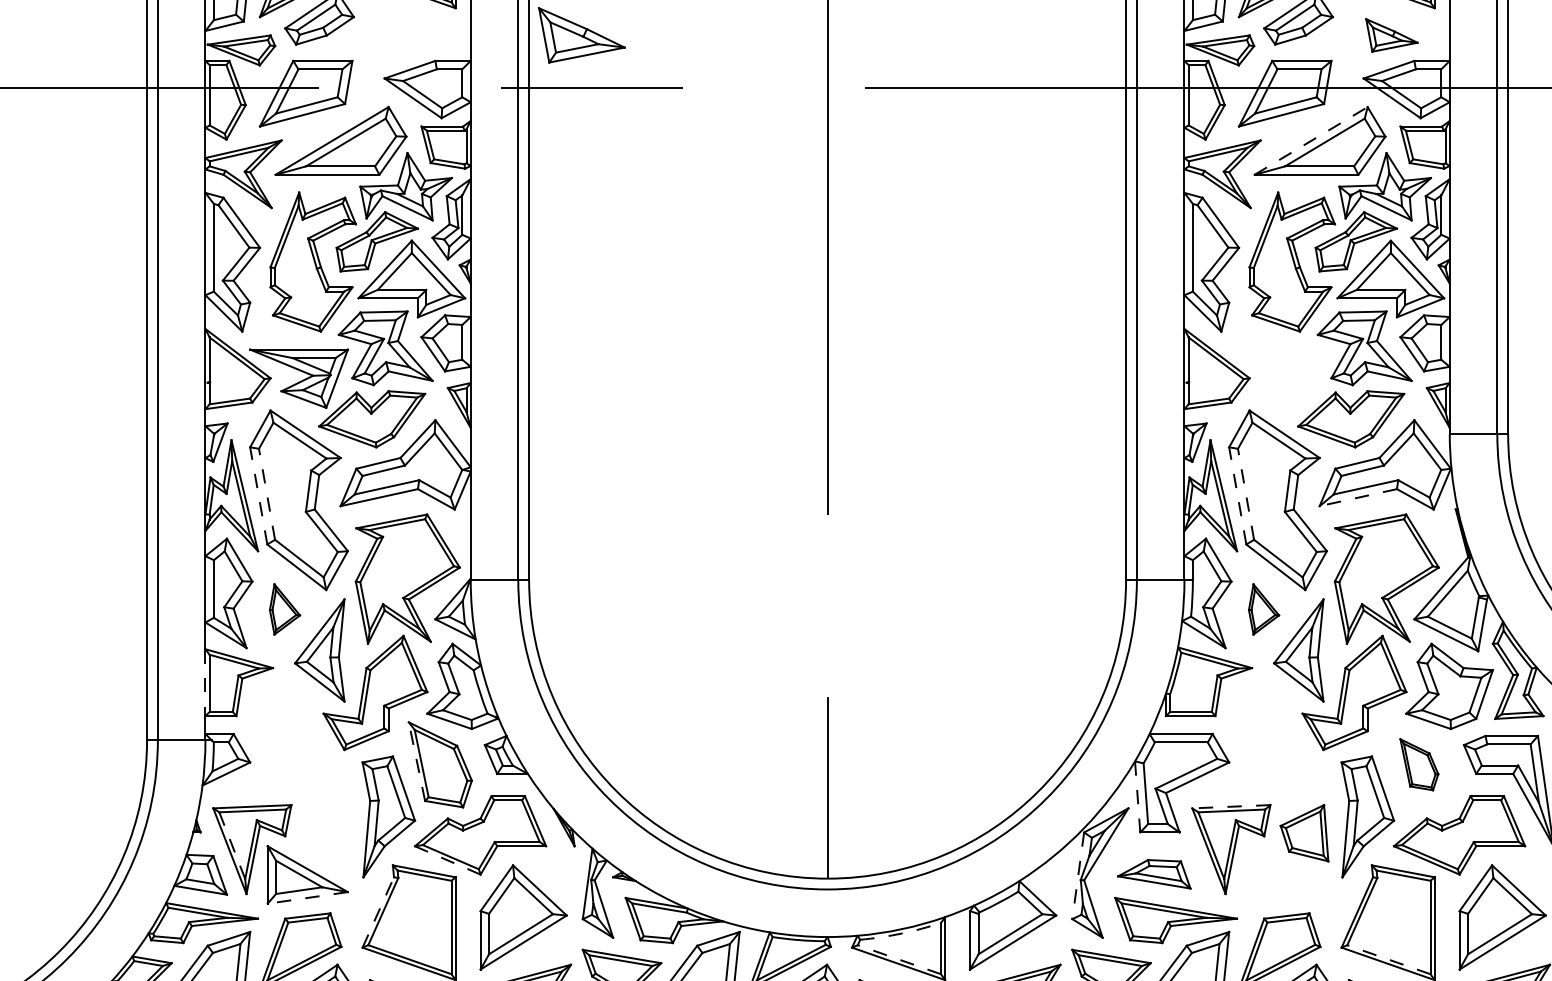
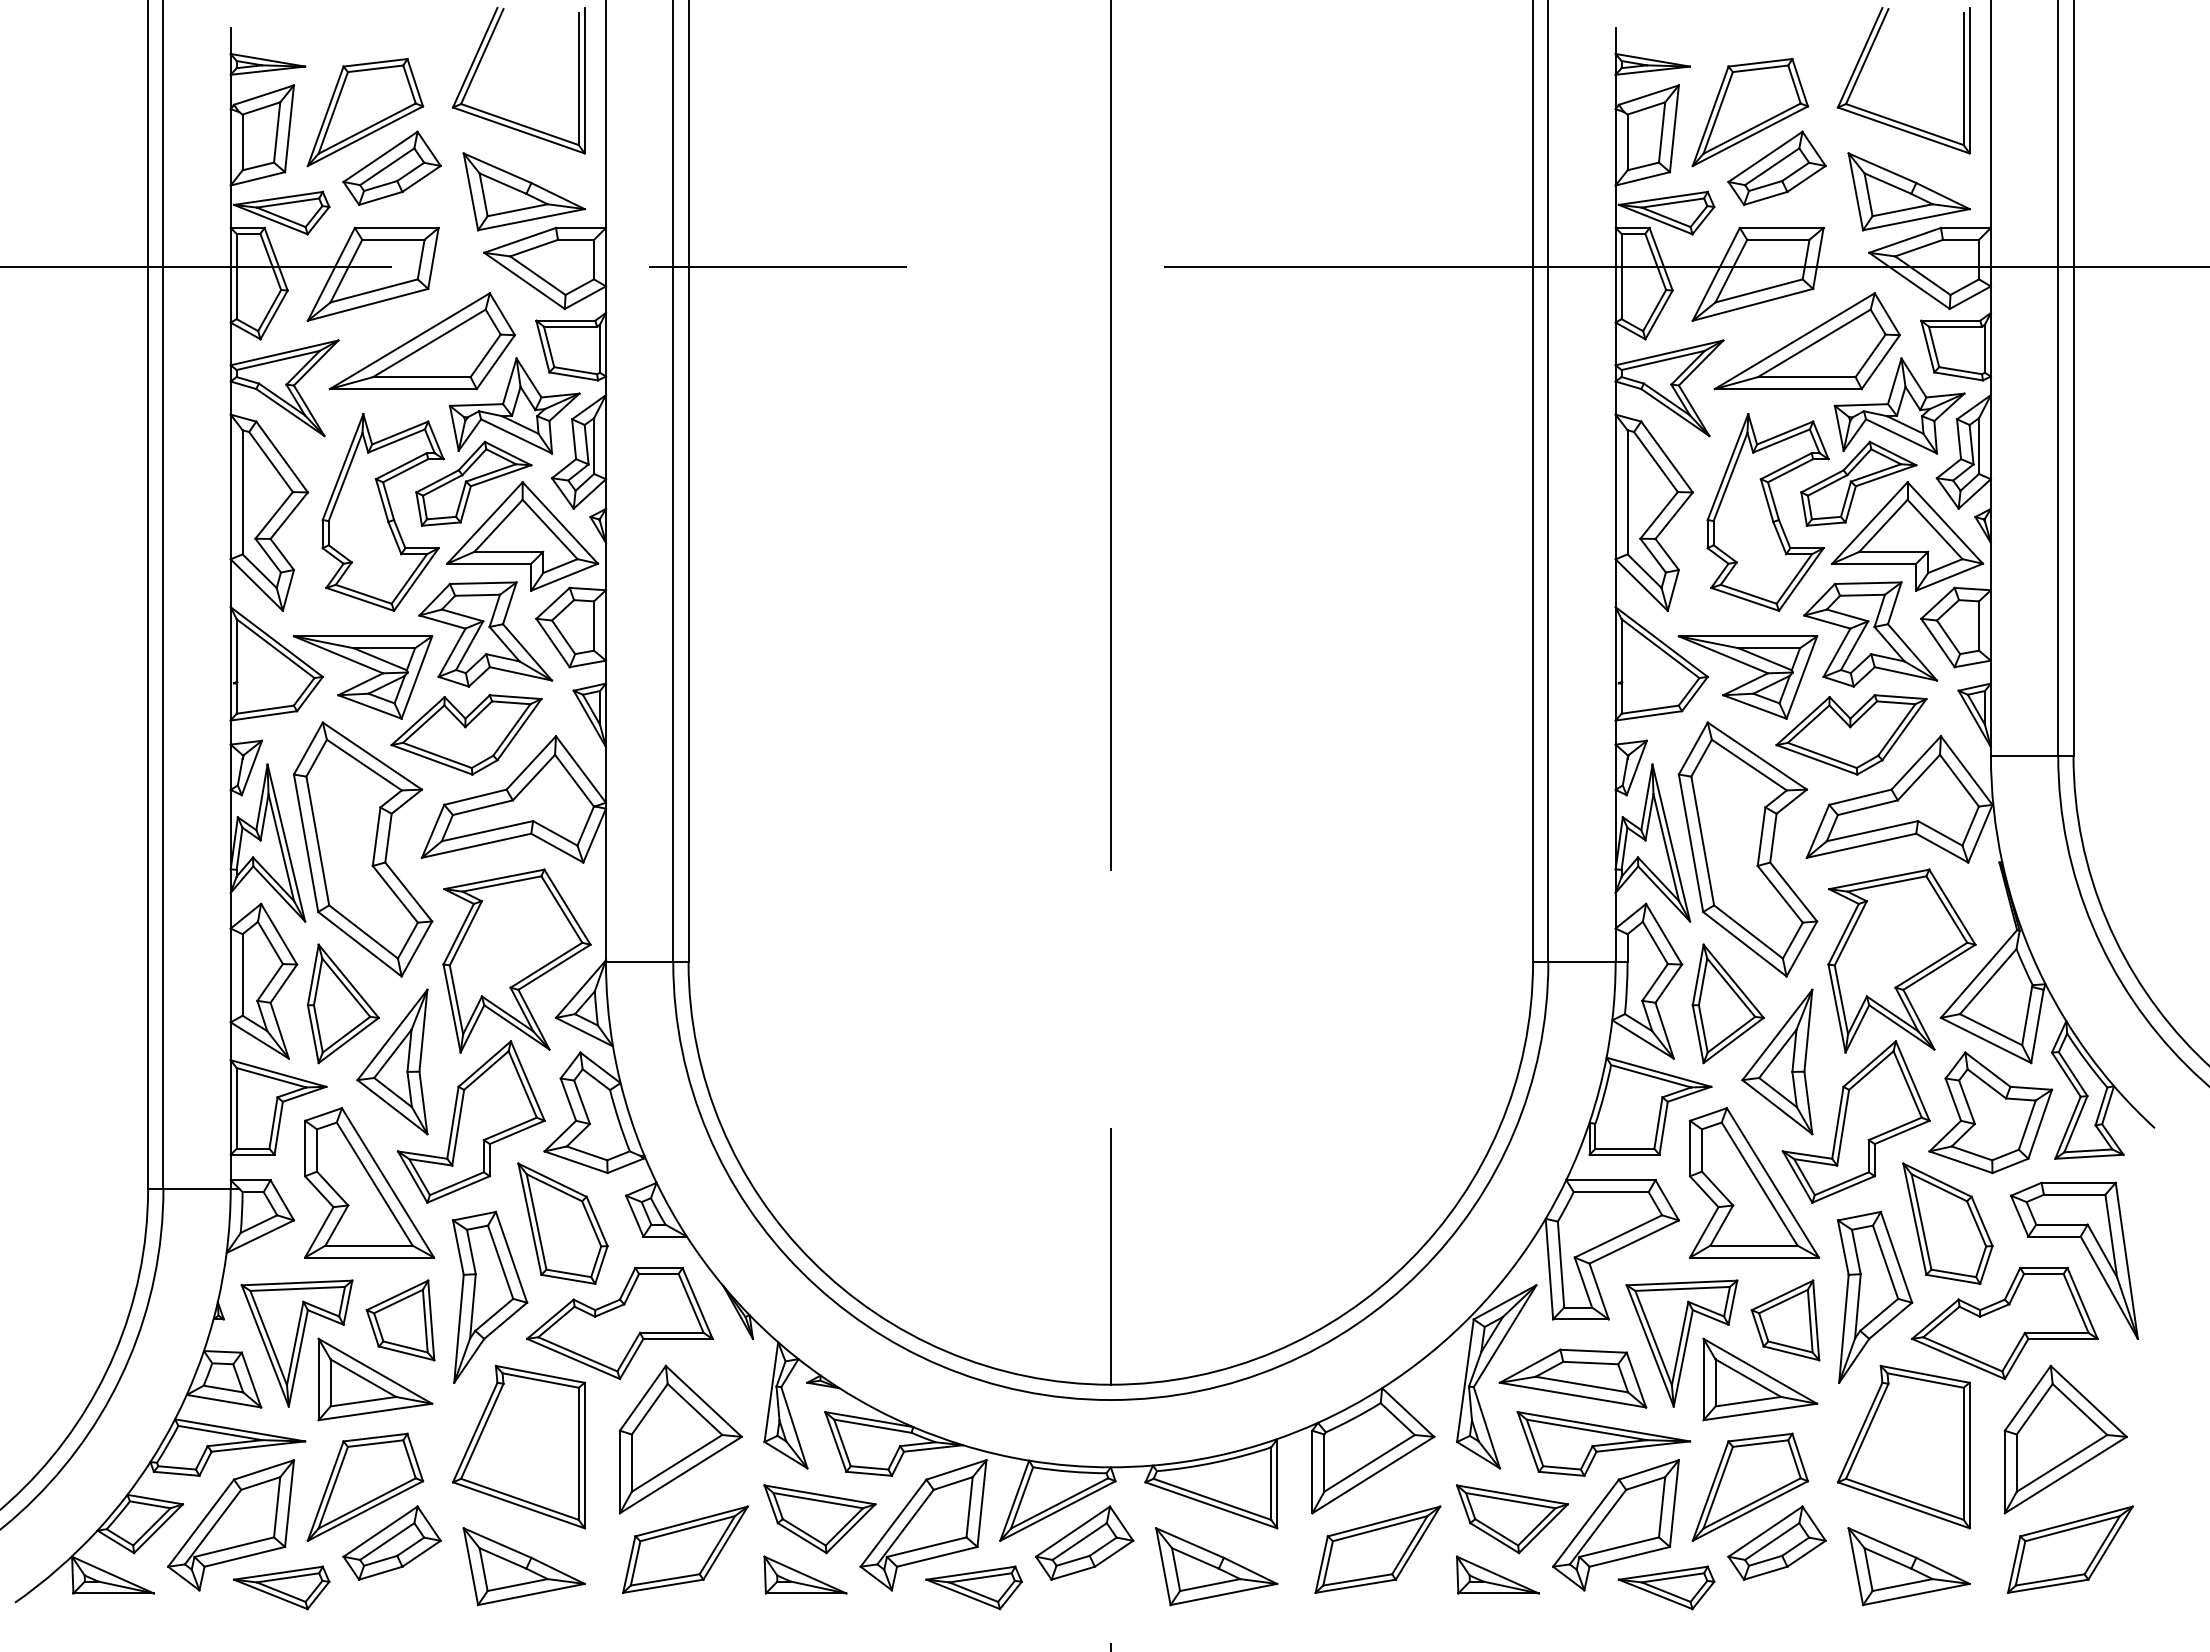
part: (581, 35) -> (523, 191), moved
part: (1391, 35) -> (1908, 191), size x1.67
line: (1311, 140) -> (1795, 340), dashed -> solid
part: (1277, 378) -> (1747, 677), added
line: (266, 493) -> (317, 840), dashed -> solid
line: (1245, 493) -> (1702, 840), dashed -> solid
line: (259, 496) -> (306, 843), dashed -> solid
line: (1238, 496) -> (1691, 843), dashed -> solid
line: (1358, 497) -> (1861, 845), dashed -> solid
part: (284, 609) -> (342, 1003), size x1.67
part: (1263, 609) -> (1727, 1003), size x1.67
line: (205, 683) -> (230, 1108), dashed -> solid
part: (303, 735) -> (369, 1182), added
part: (1282, 735) -> (1754, 1182), added
line: (416, 761) -> (529, 1219), dashed -> solid
part: (1419, 764) -> (1947, 1223), size x1.67
line: (1137, 797) -> (1549, 1269), dashed -> solid
line: (1231, 807) -> (1681, 1283), dashed -> solid
part: (325, 833) -> (400, 1320), added
line: (232, 845) -> (268, 1338), dashed -> solid
line: (447, 860) -> (573, 1358), dashed -> solid
part: (1153, 874) -> (1572, 1378), size x1.43
part: (1286, 874) -> (1760, 1379), added
line: (1078, 875) -> (1465, 1380), dashed -> solid
line: (307, 898) -> (374, 1412), dashed -> solid
line: (378, 912) -> (475, 1432), dashed -> solid
arc: (900, 933) -> (1214, 1462), dashed -> solid
line: (898, 959) -> (1211, 1499), dashed -> solid
line: (1388, 959) -> (1904, 1499), dashed -> solid

